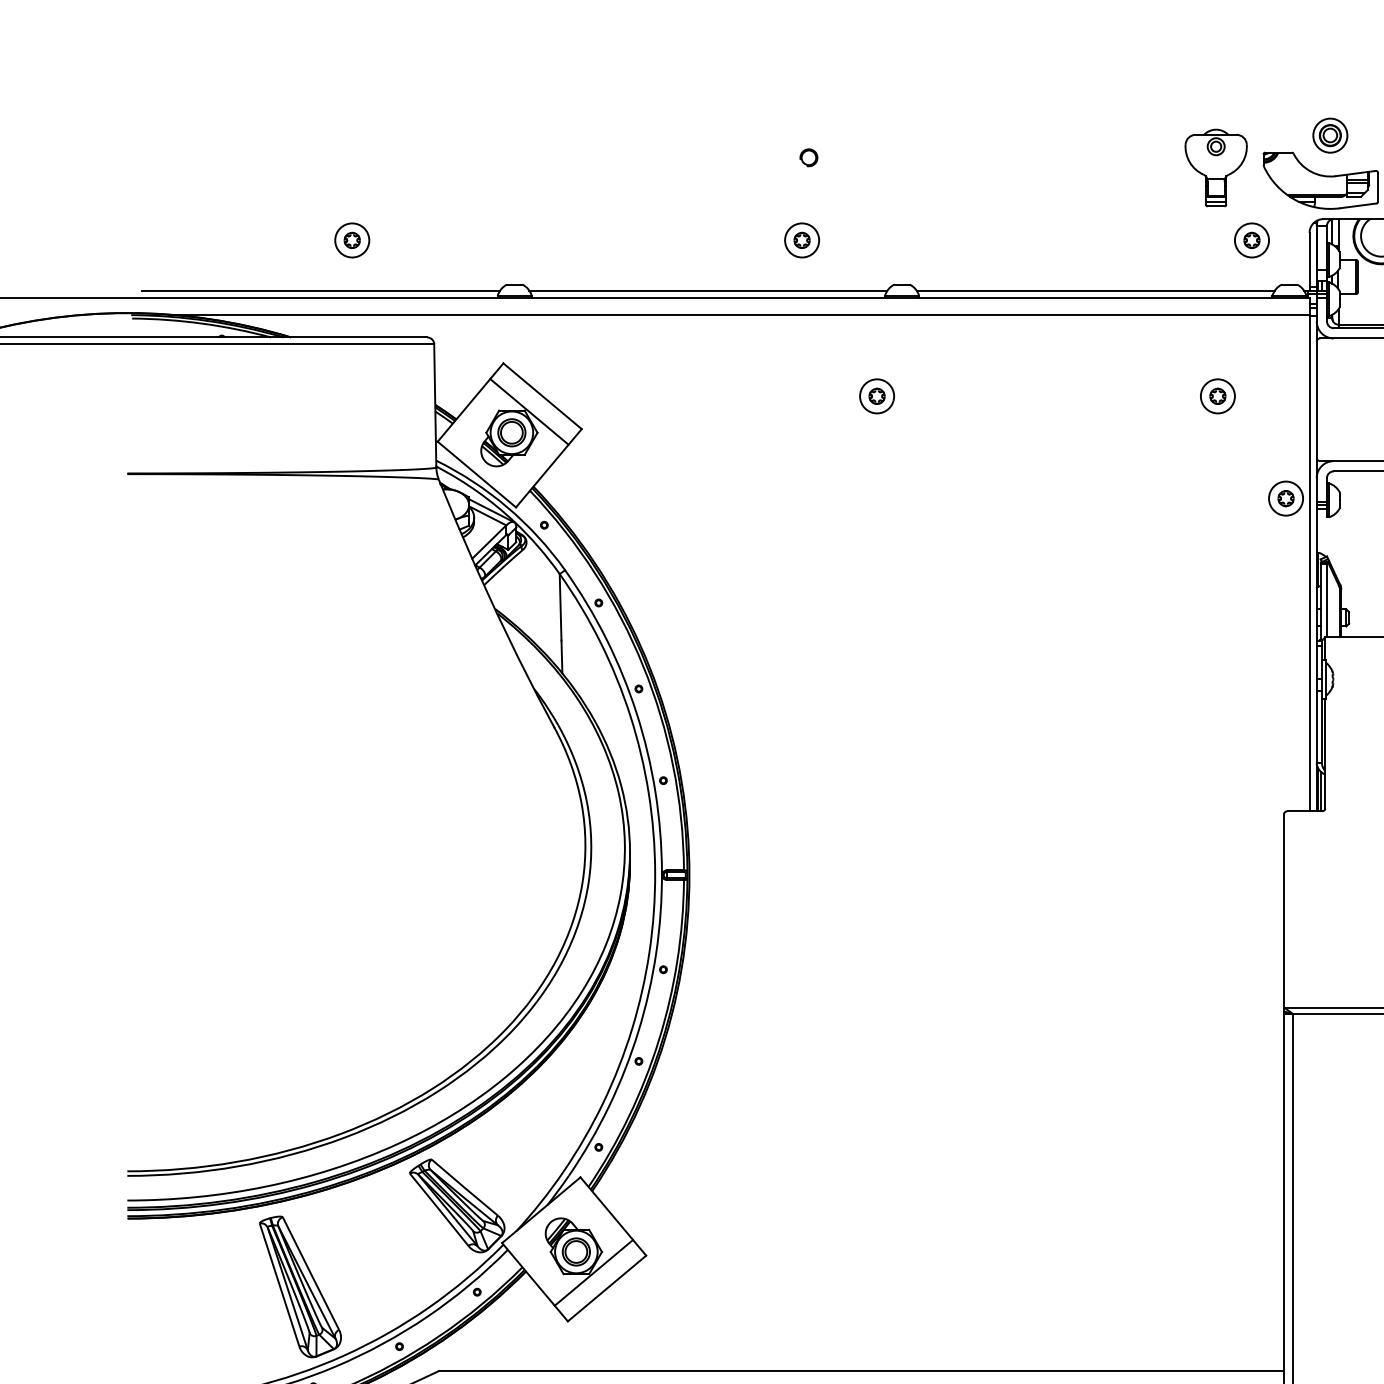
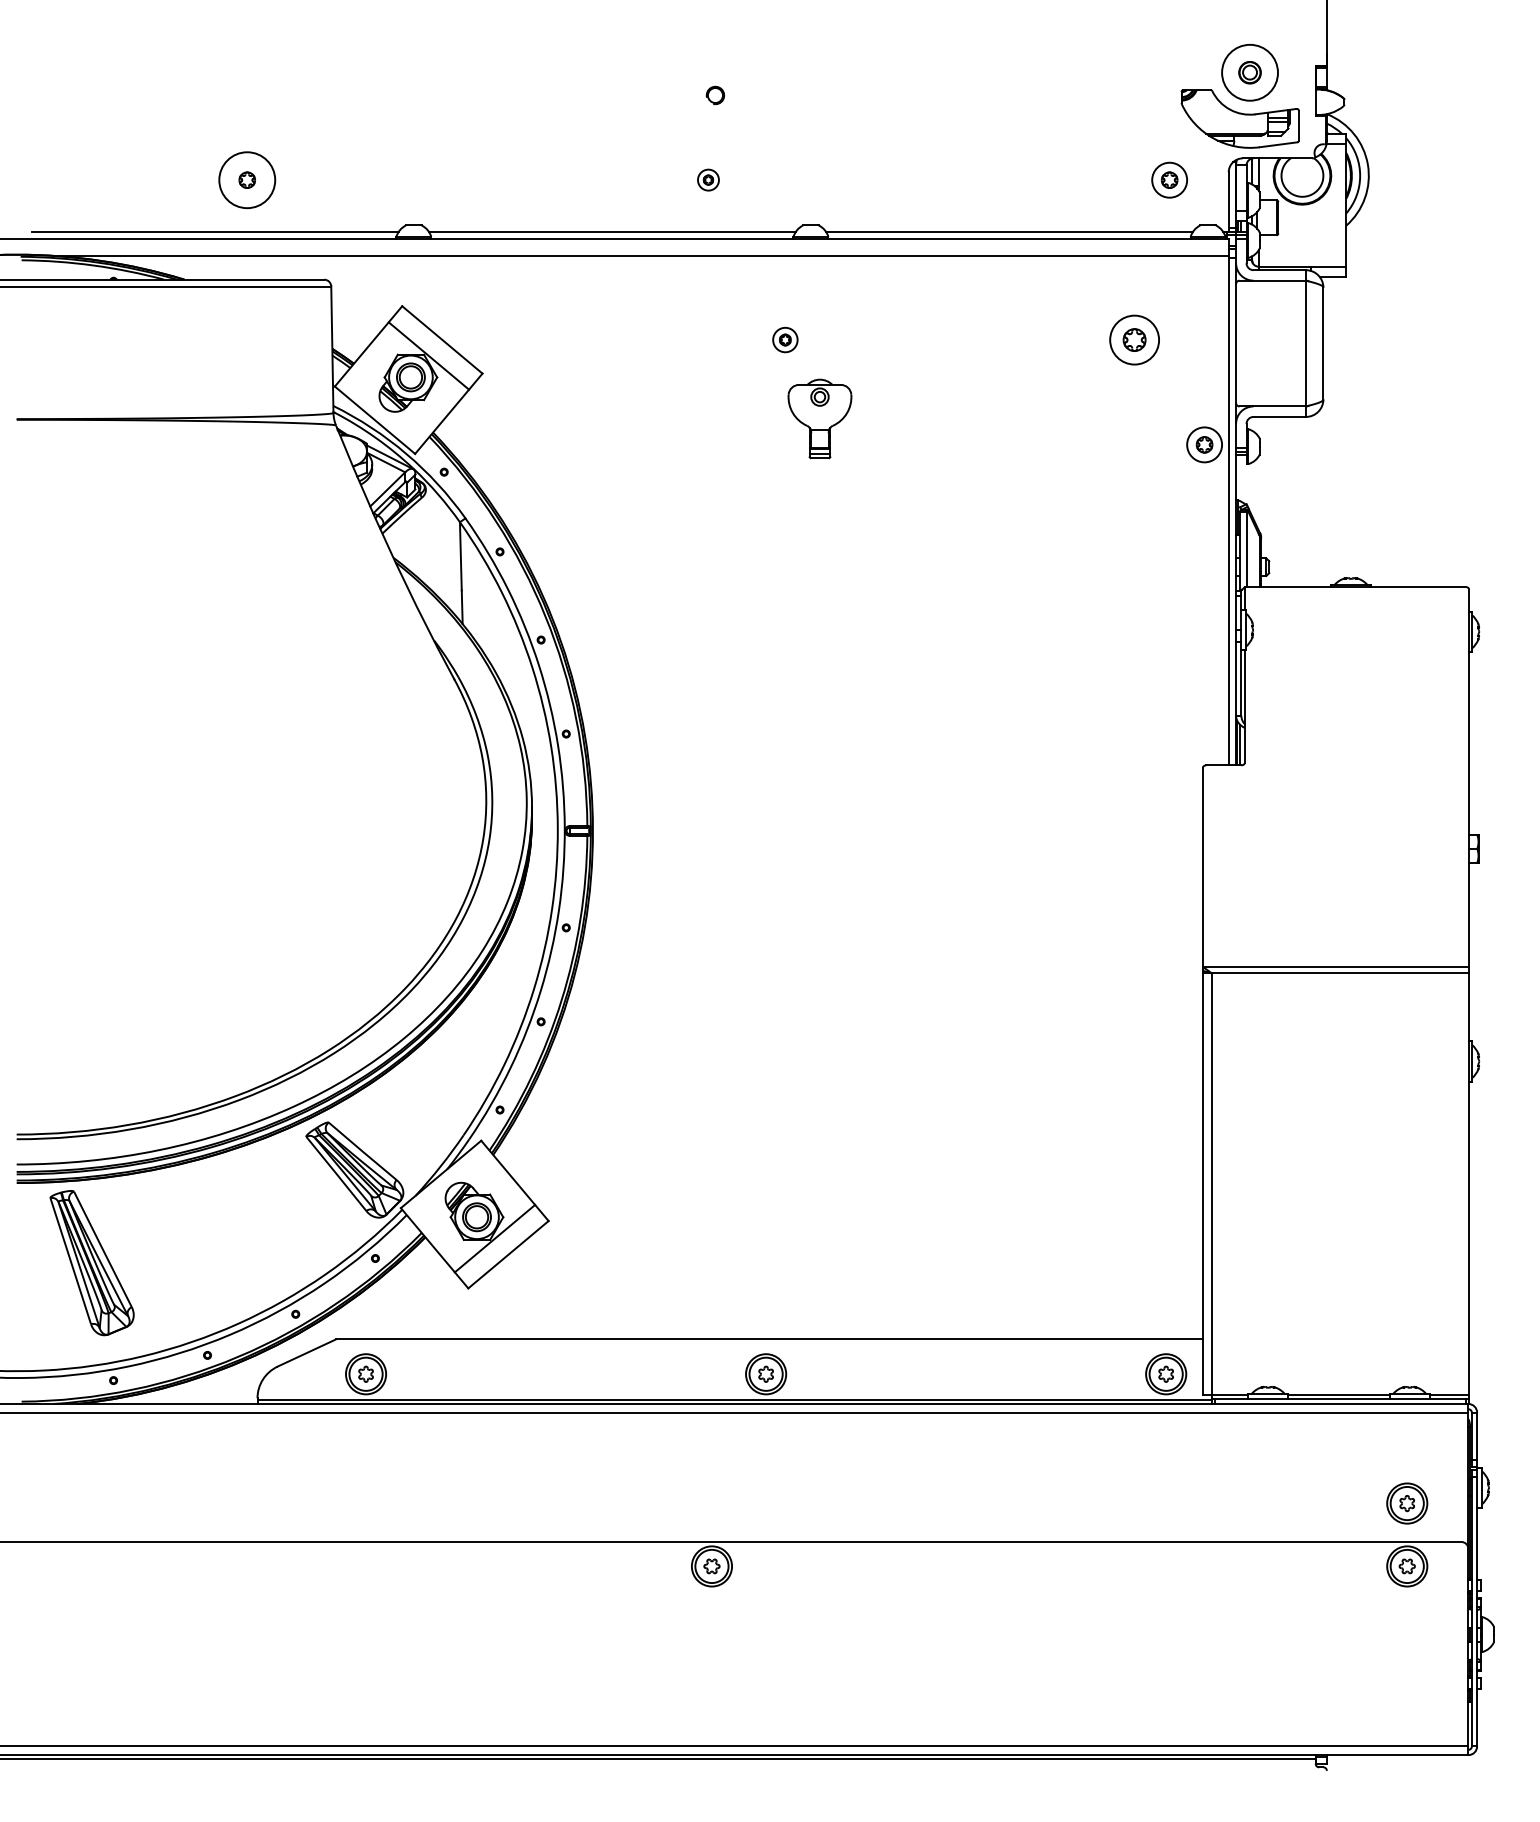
circle: (1329, 135) -> (1249, 72), size x1.6
part: (1215, 167) -> (819, 418), moved
circle: (351, 239) -> (246, 179), size x1.6
part: (802, 239) -> (708, 179), size x0.6
part: (877, 395) -> (785, 339), size x0.7
part: (1217, 395) -> (1134, 339), size x1.4
part: (299, 1287) -> (91, 1263), moved

